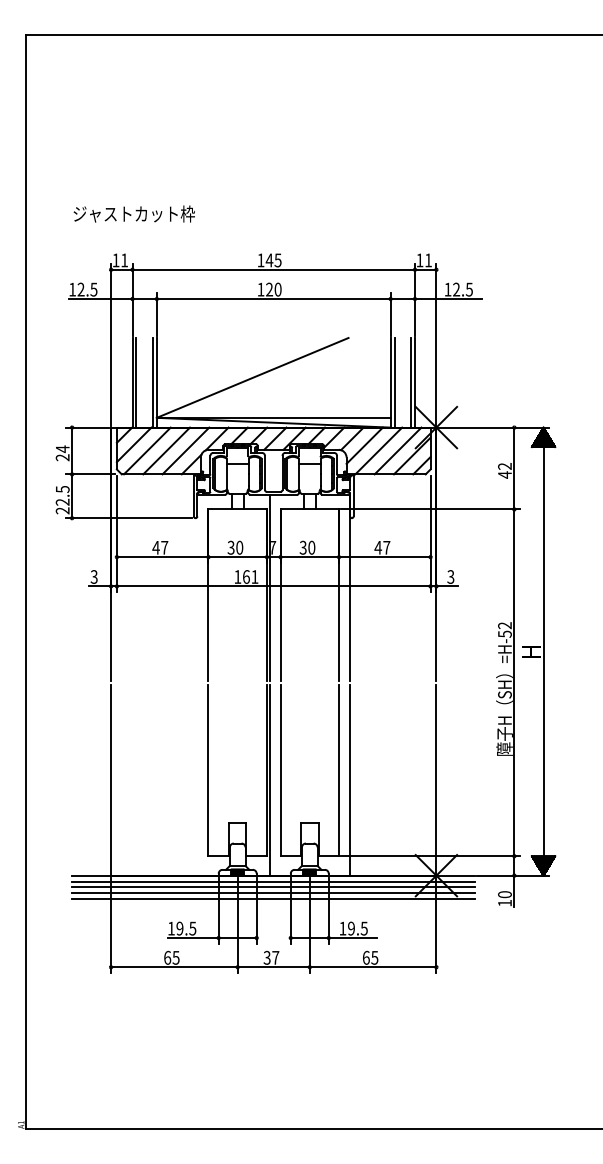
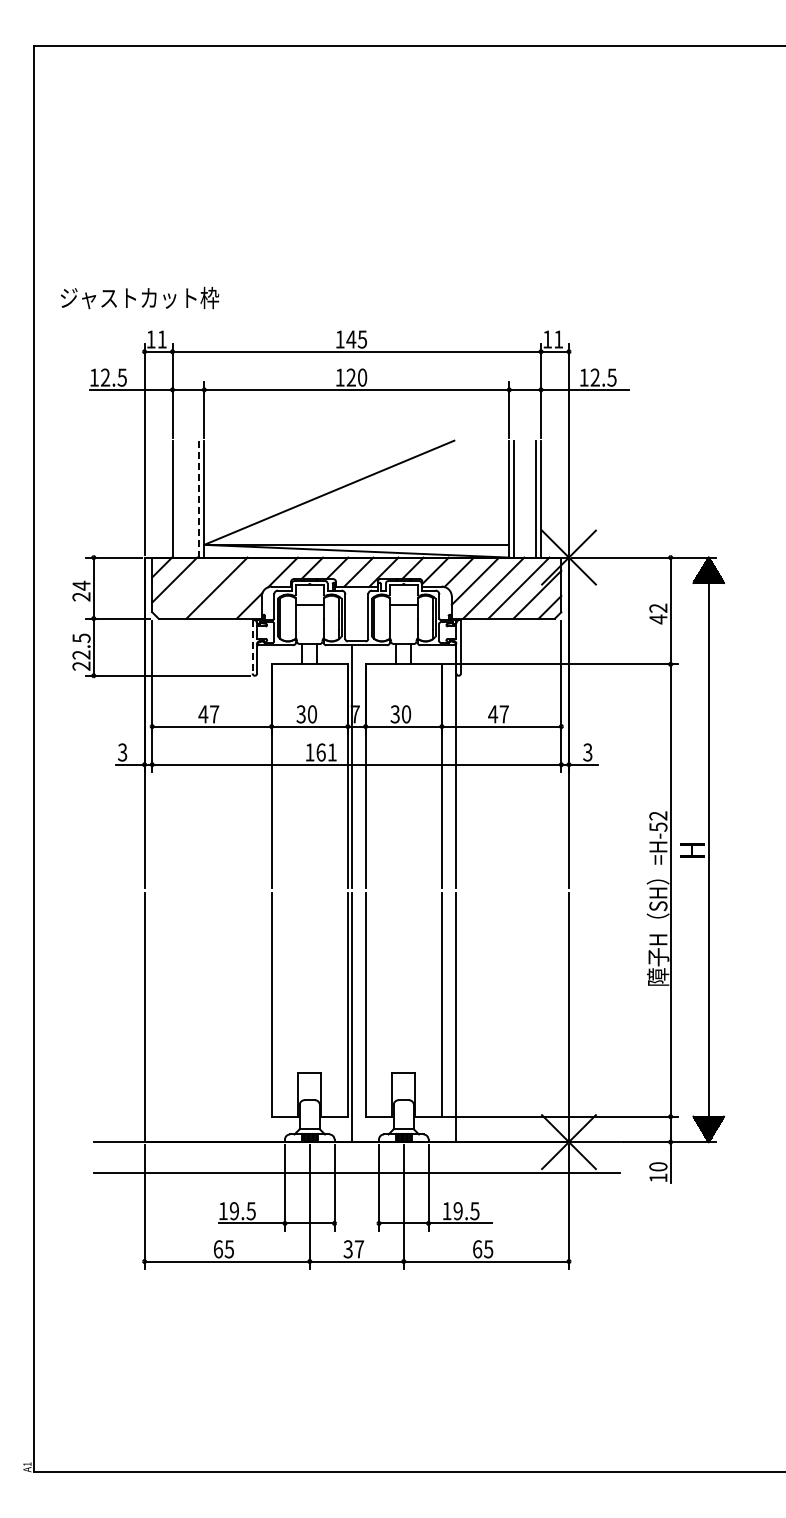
text: (133, 213) -> (139, 297), moved
line: (136, 382) -> (177, 498), removed
line: (153, 383) -> (199, 499), solid -> dashed
line: (147, 450) -> (191, 587), removed
line: (185, 450) -> (241, 587), removed
line: (193, 495) -> (252, 646), solid -> dashed
line: (273, 881) -> (356, 1149), removed
line: (273, 887) -> (356, 1157), removed
line: (273, 892) -> (356, 1164), removed

